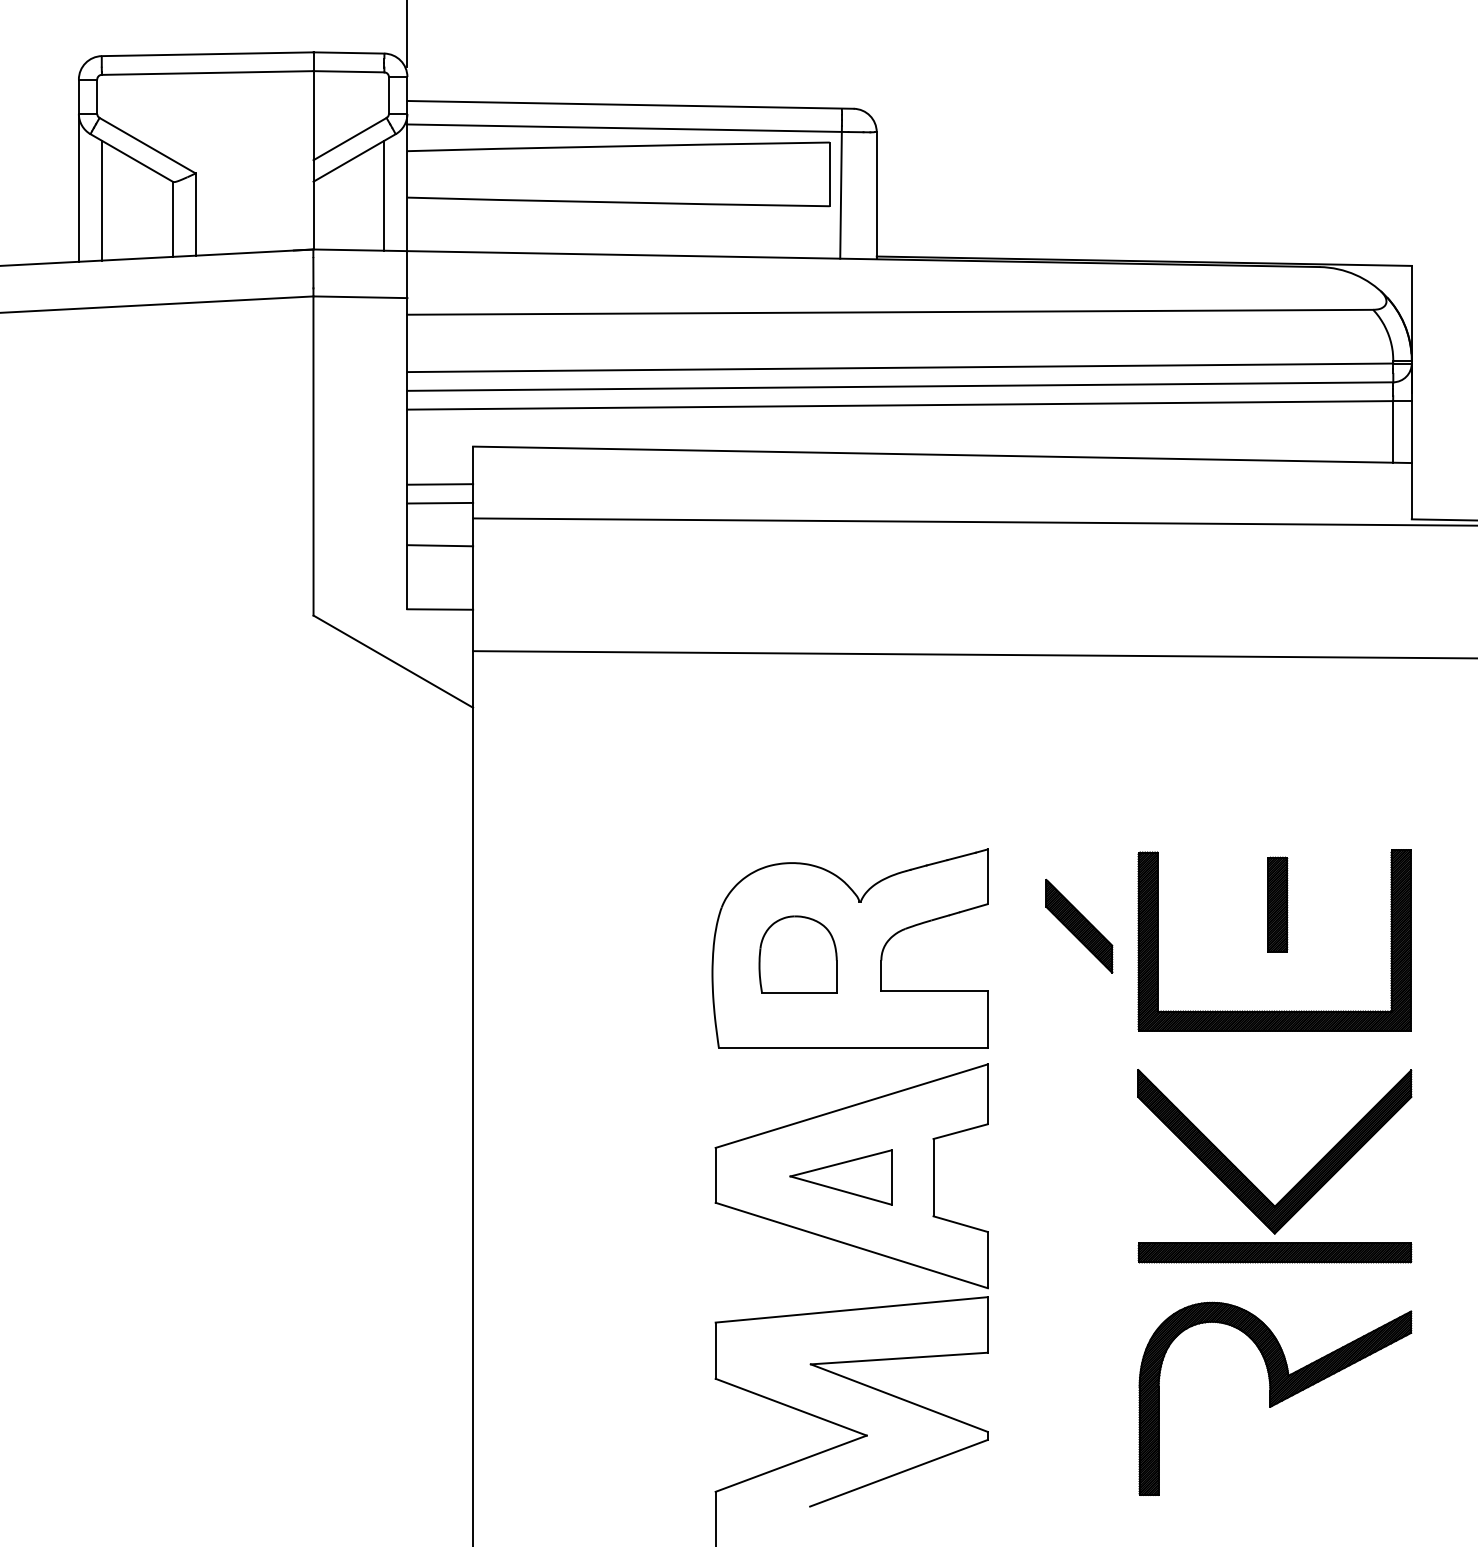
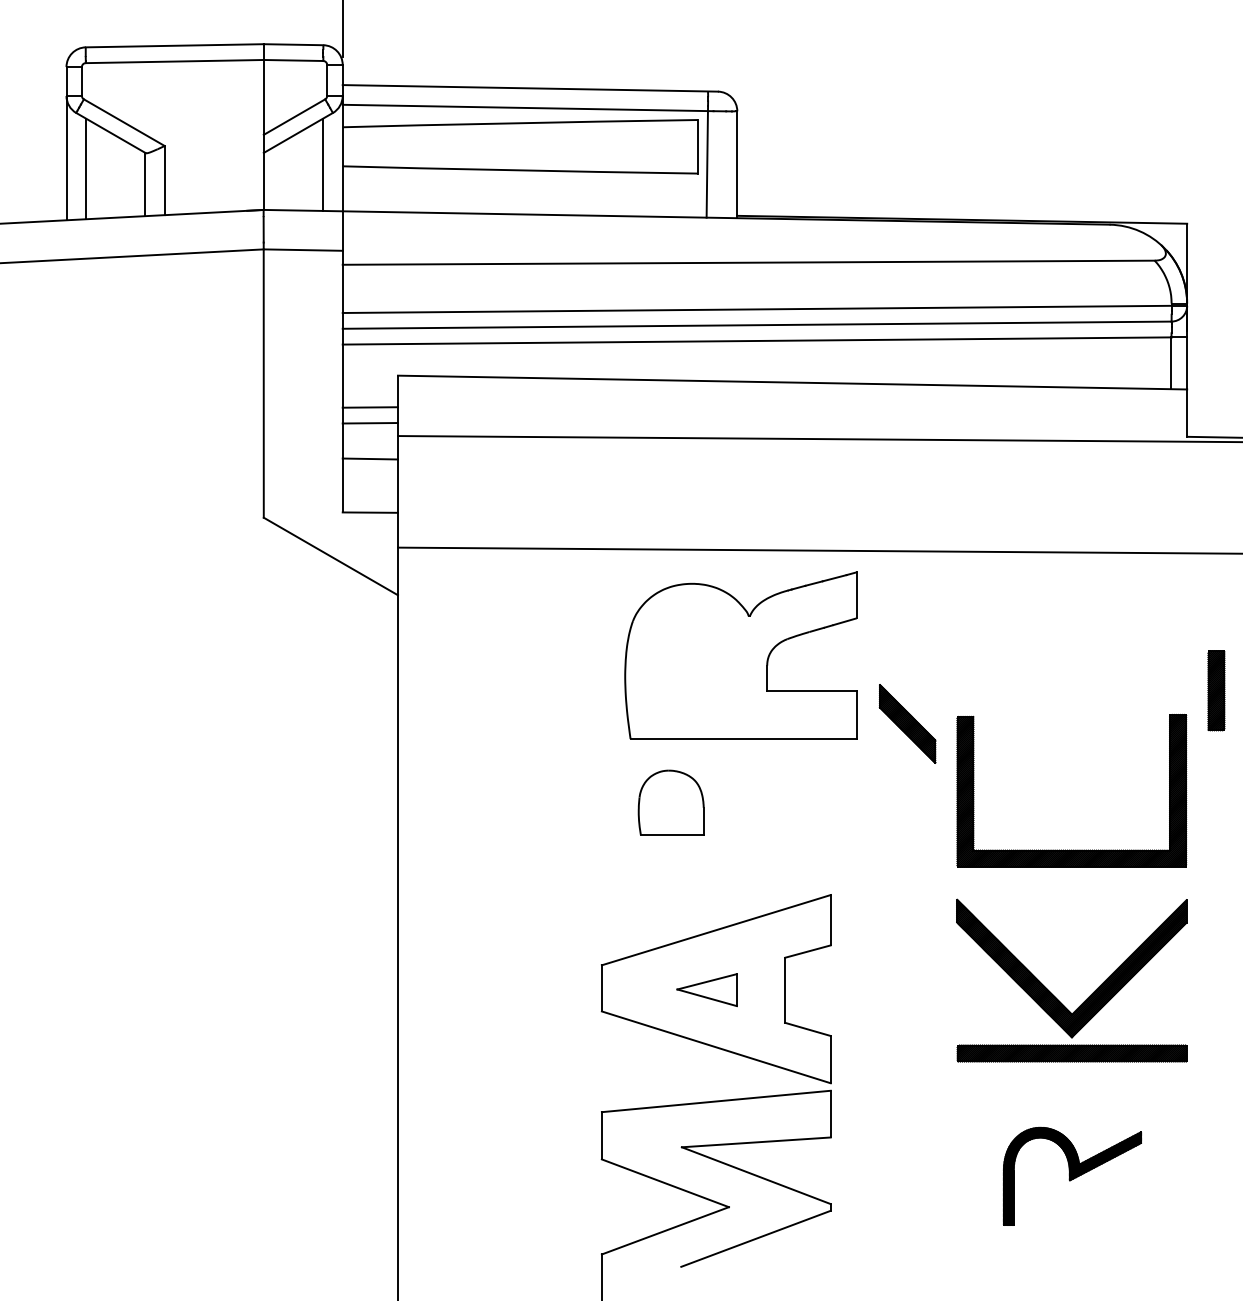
part: (1277, 904) -> (1216, 690), moved
part: (1079, 925) -> (907, 723), moved
part: (849, 948) -> (740, 655), moved
part: (840, 1176) -> (706, 989), size x0.7
part: (1275, 1399) -> (1072, 1176), size x0.6

